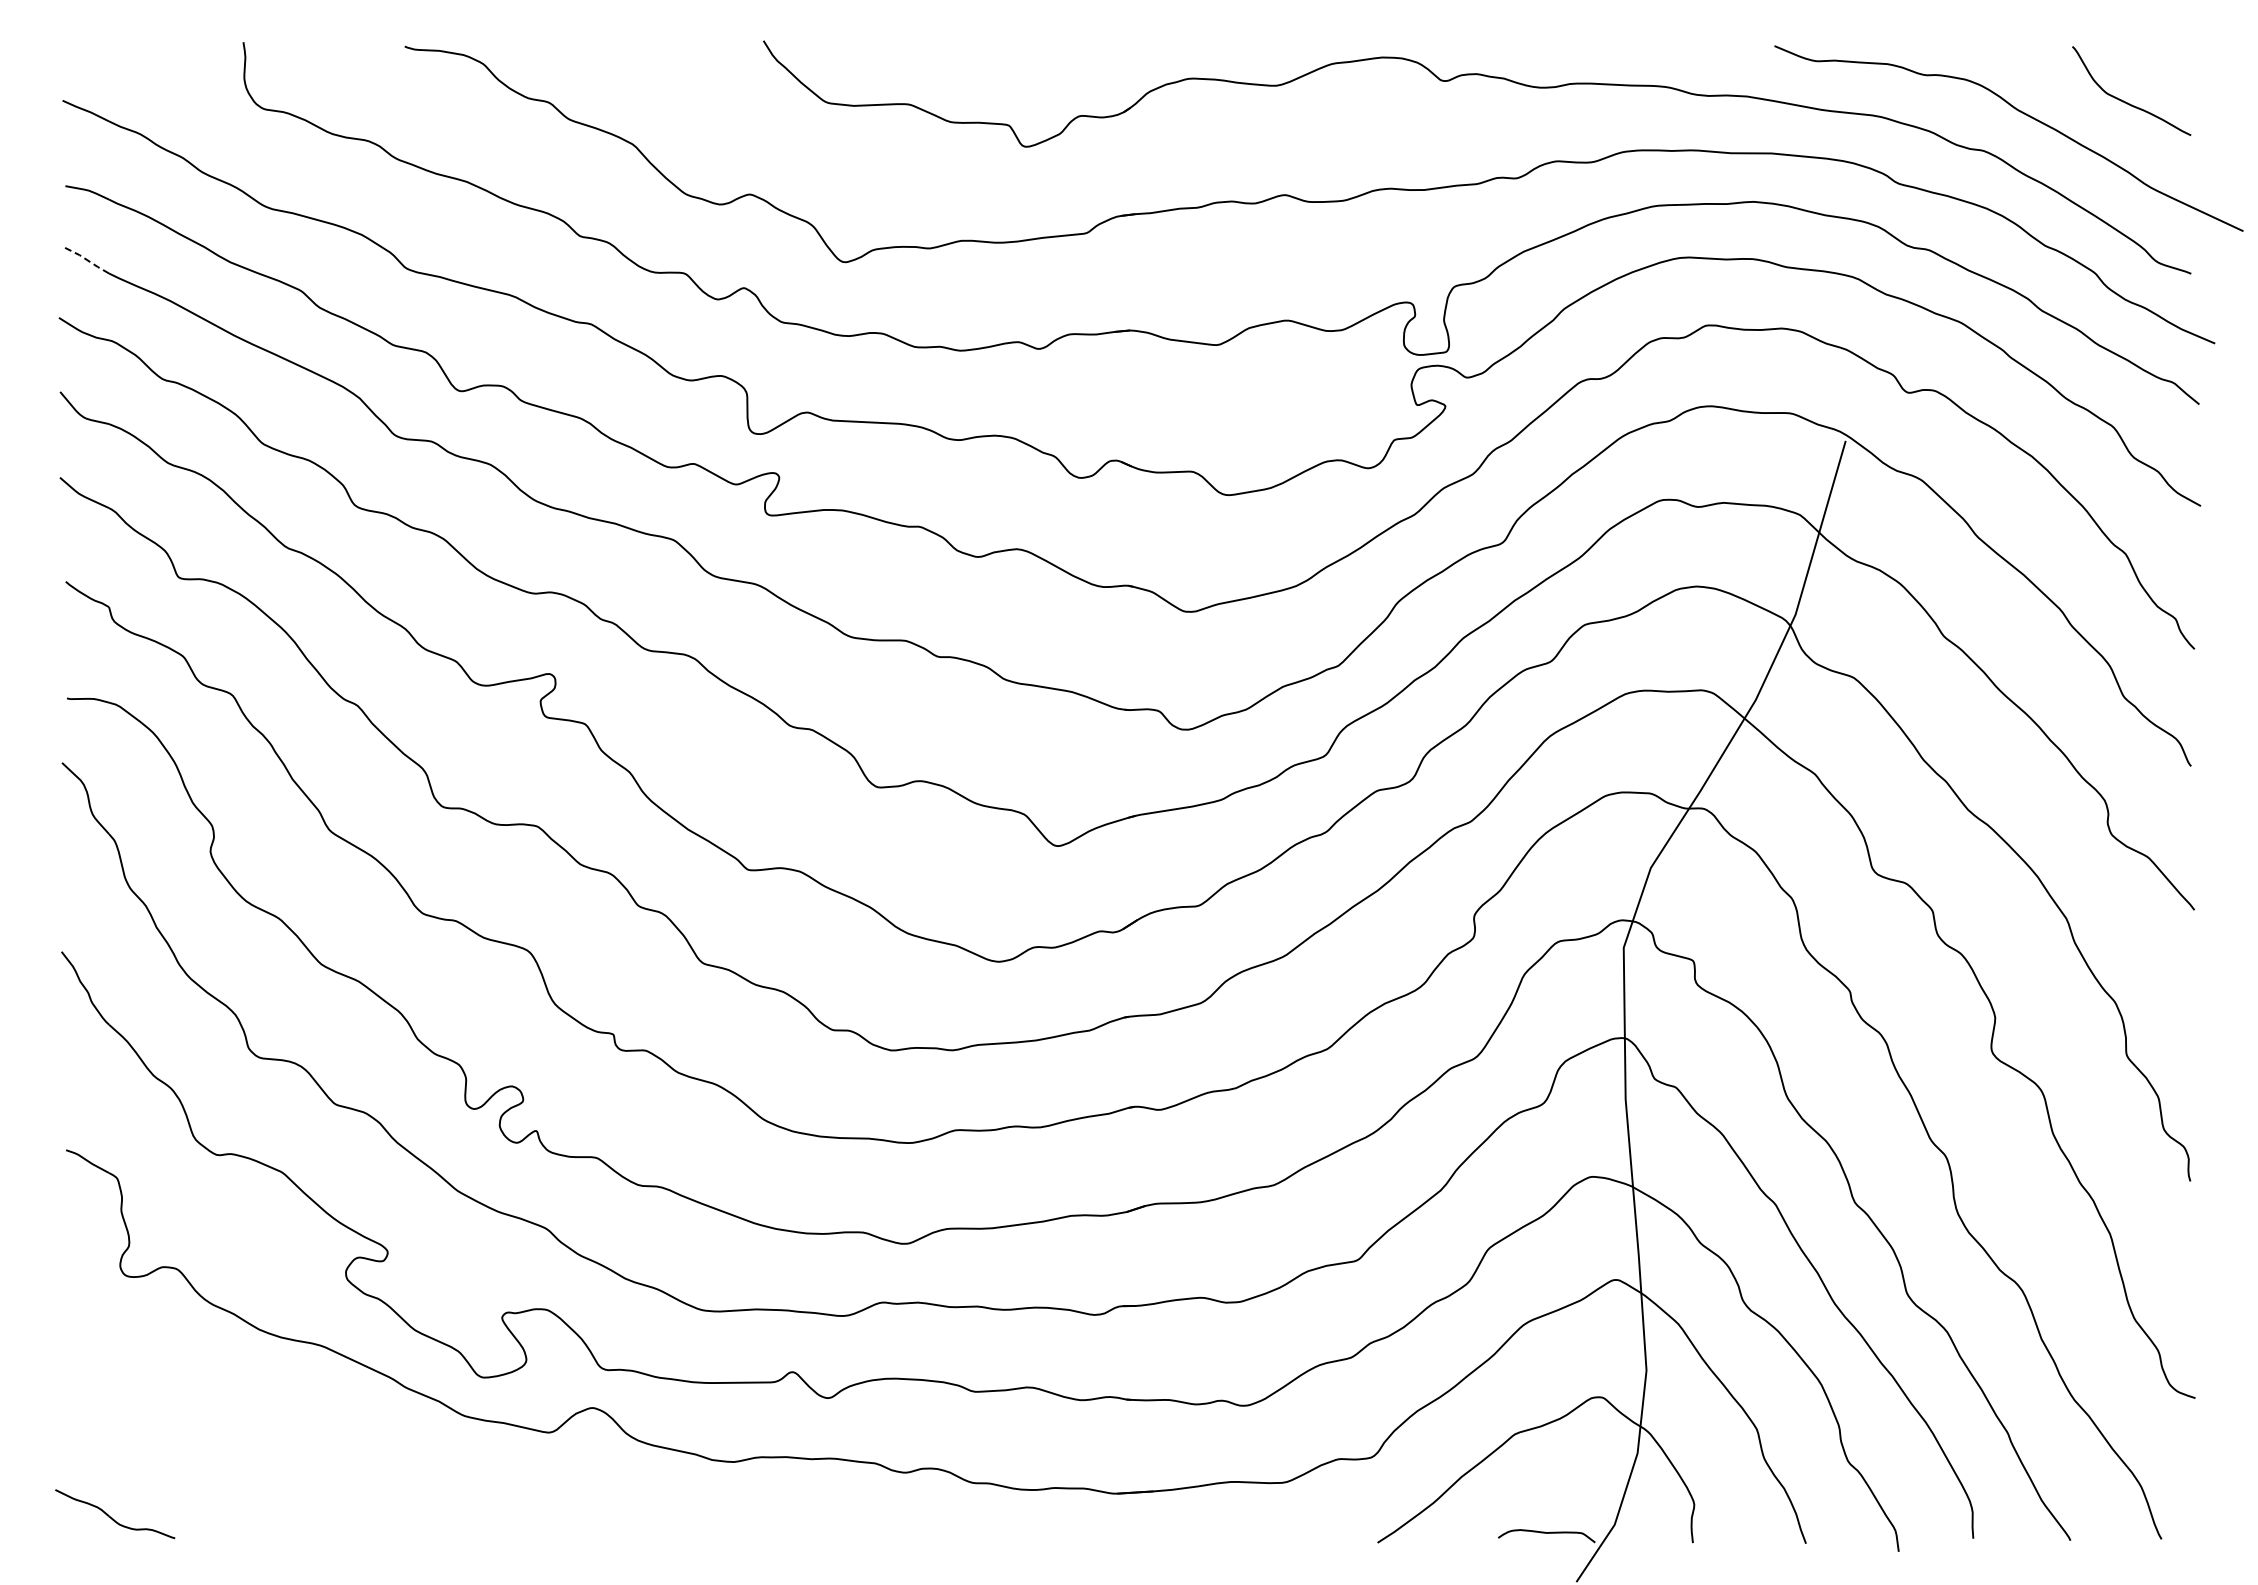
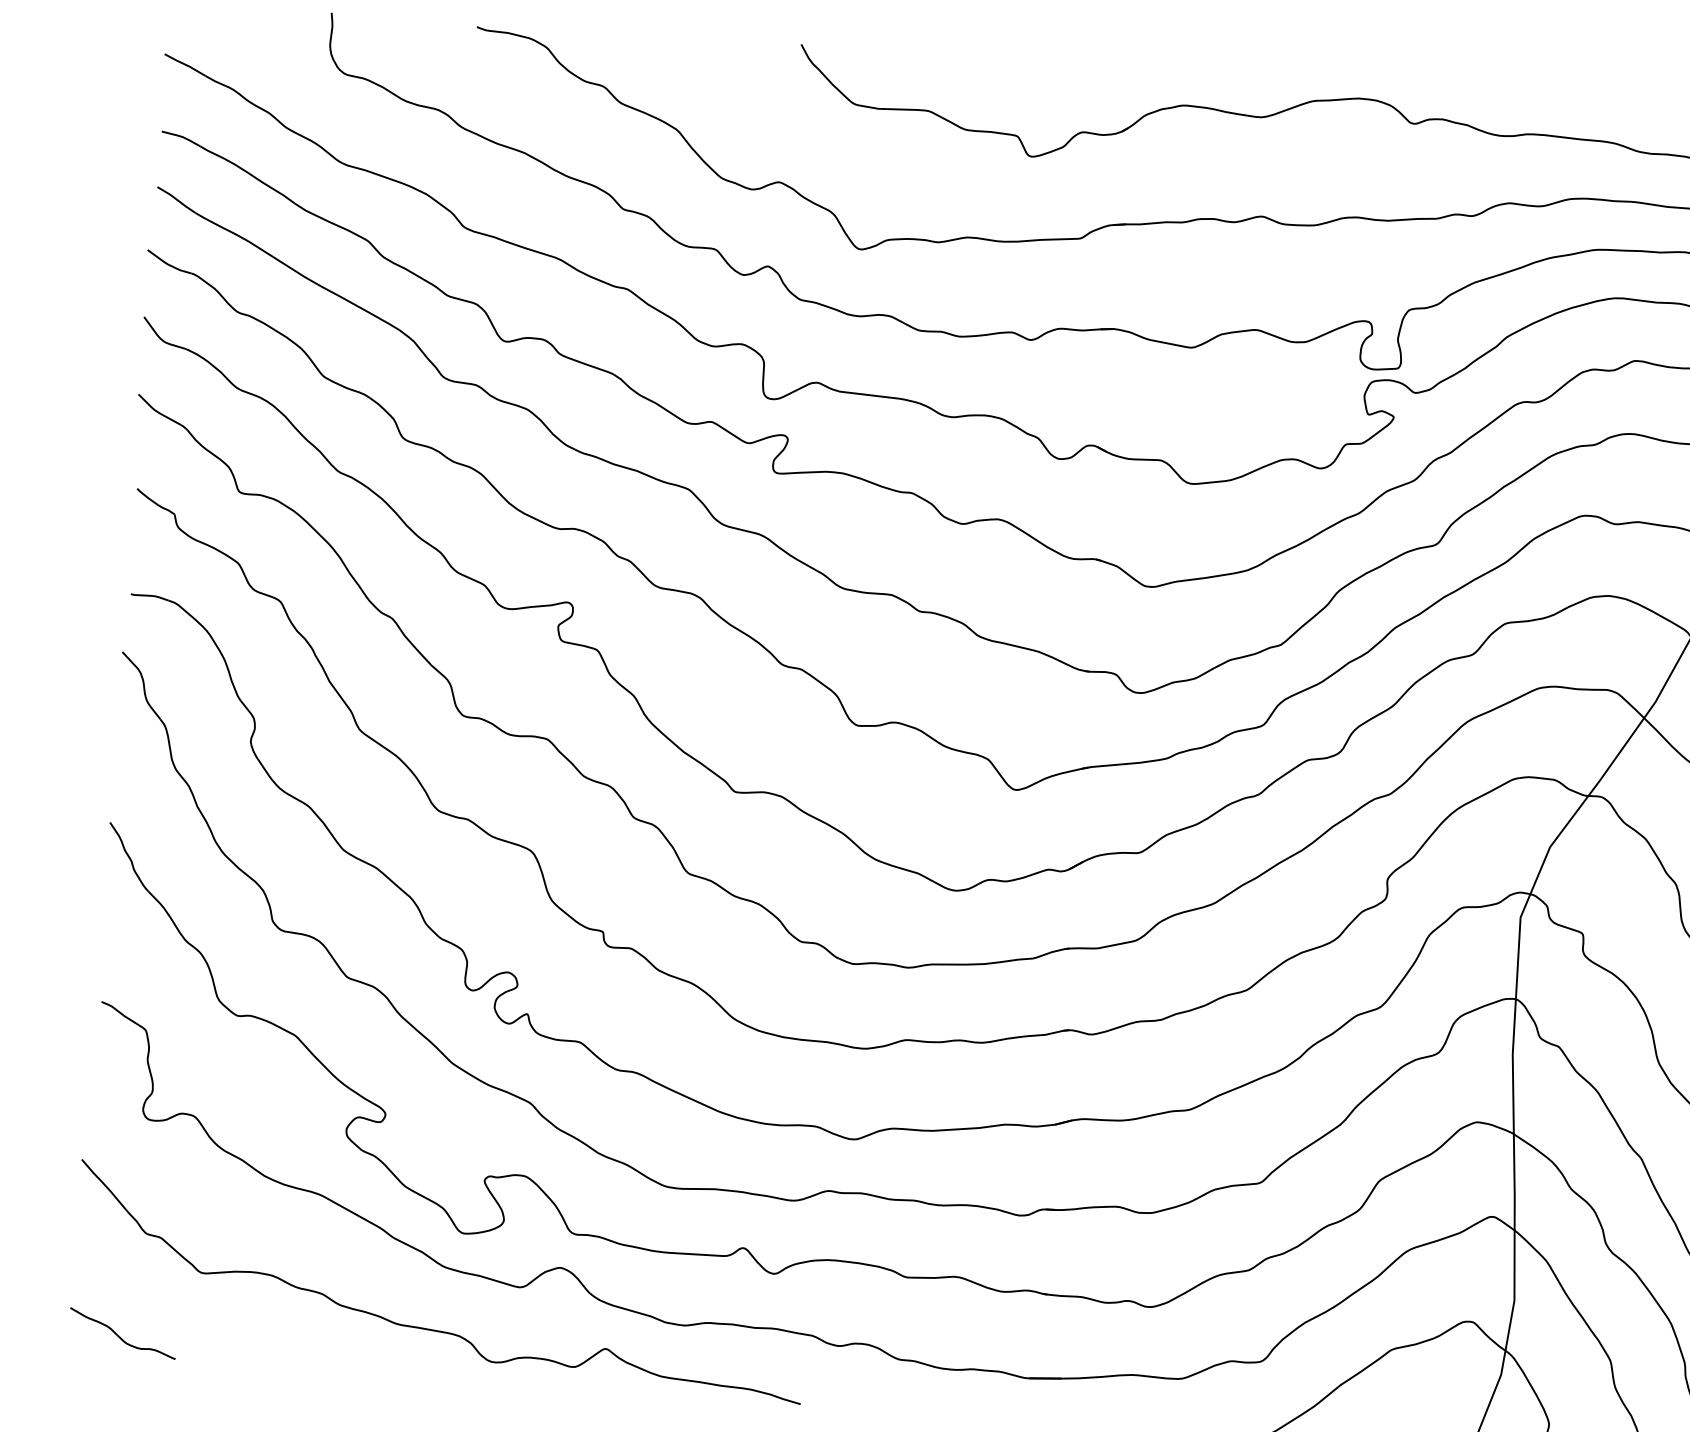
line: (87, 260) -> (177, 200), dashed -> solid
part: (457, 1485) -> (433, 1329), added

